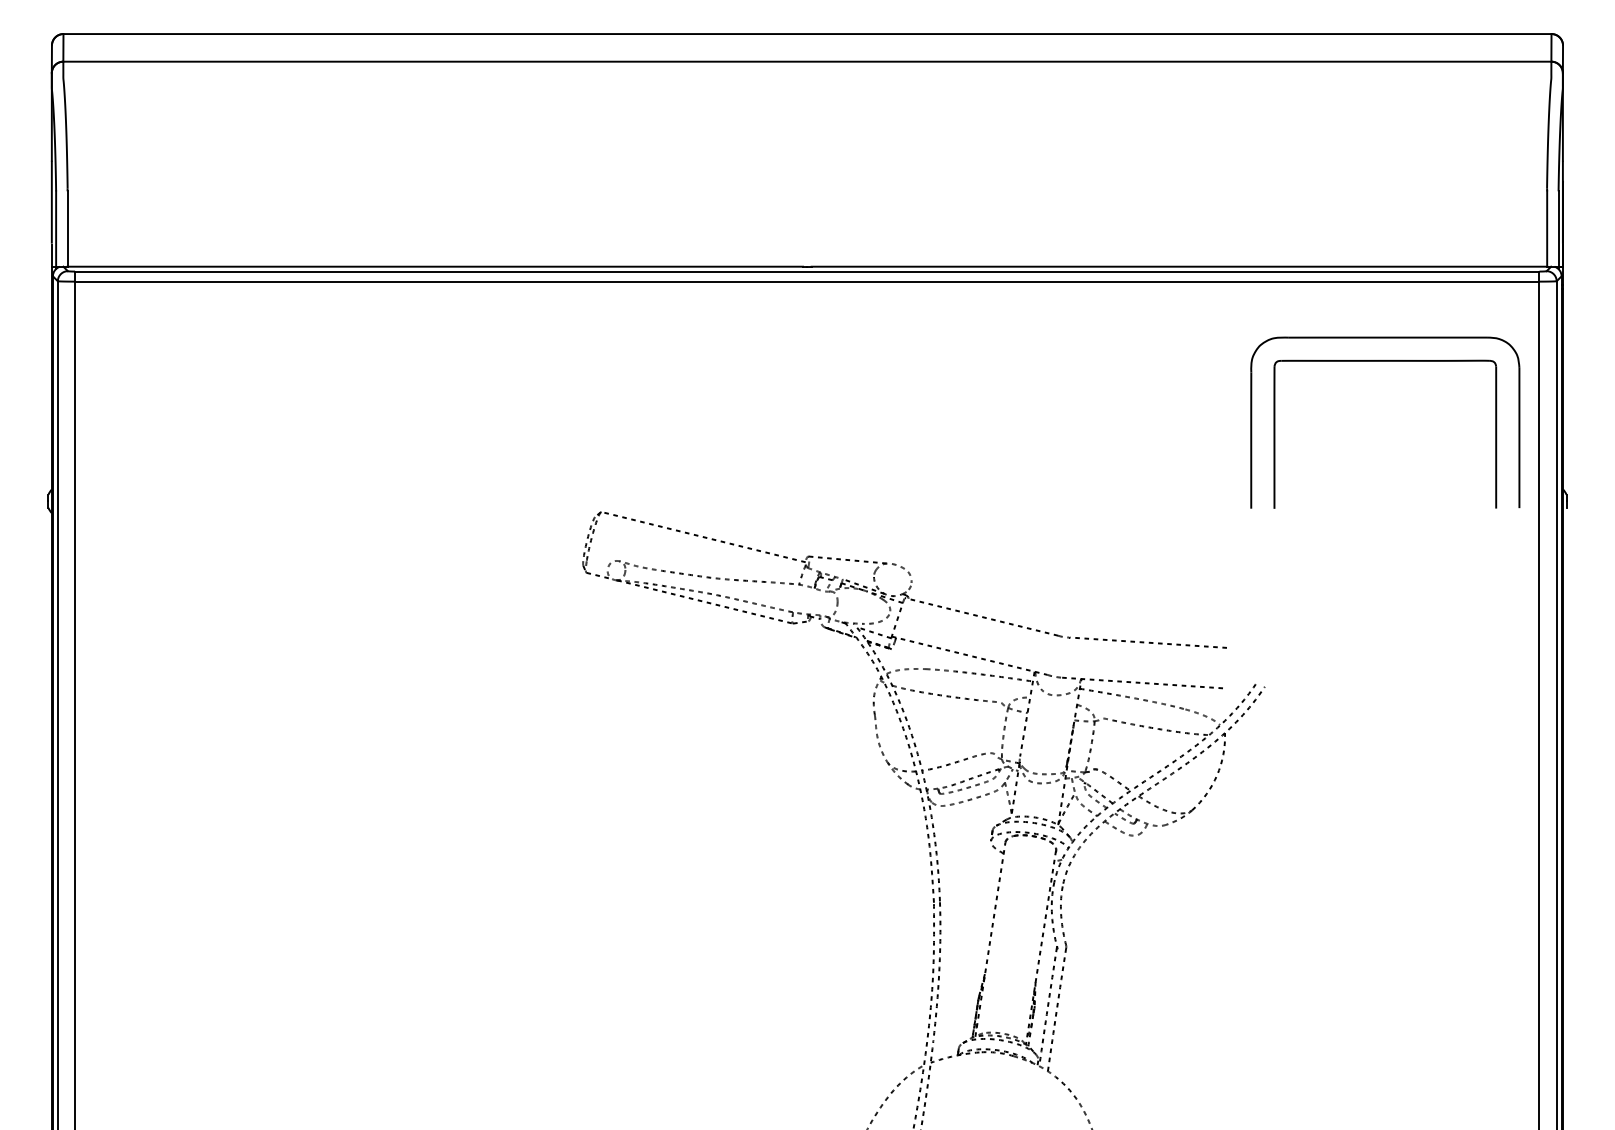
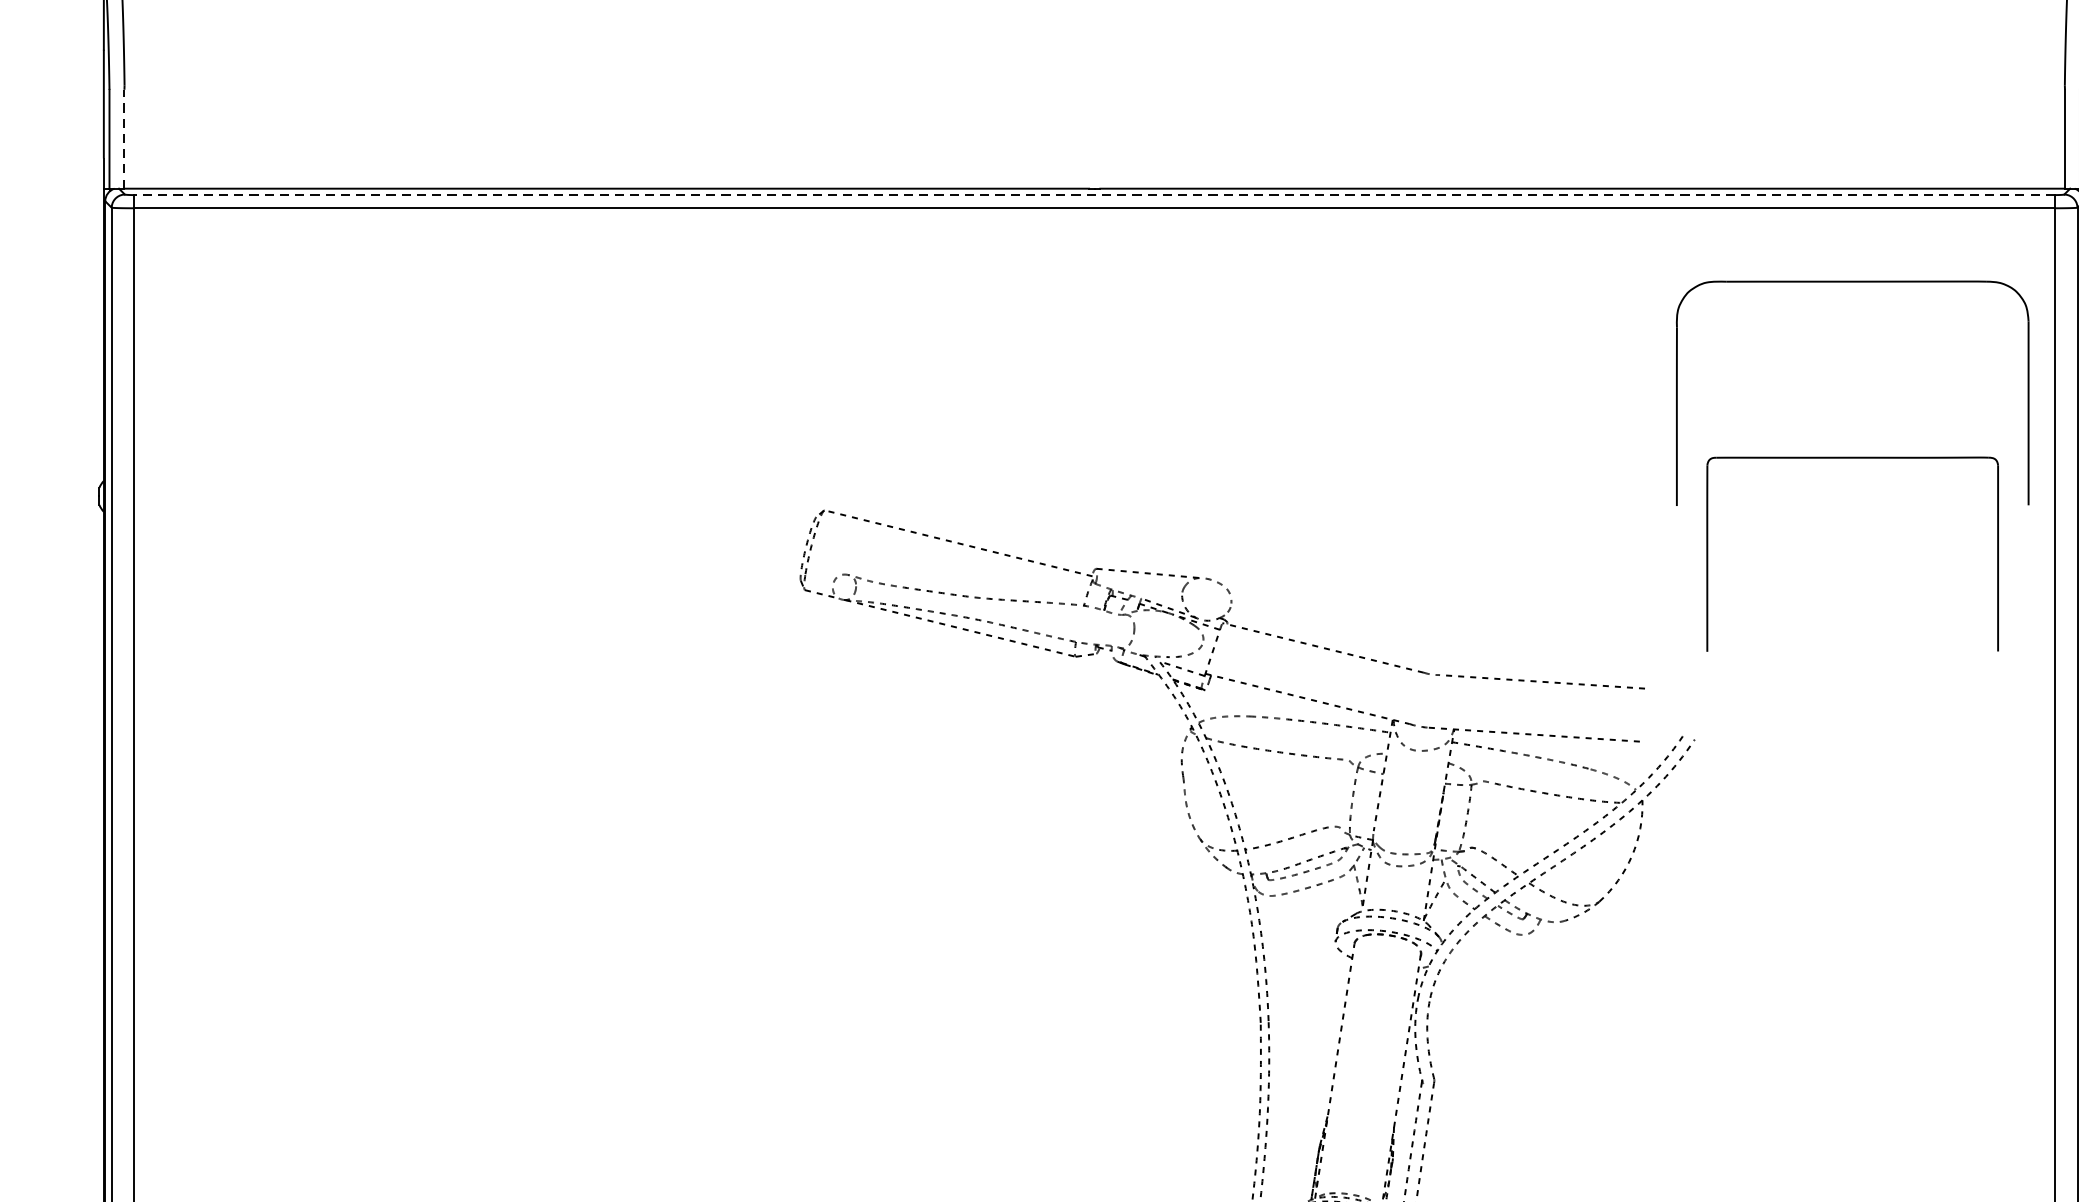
line: (67, 229) -> (124, 139), solid -> dashed
line: (806, 271) -> (1093, 194), solid -> dashed
part: (1385, 361) -> (1852, 458), moved

